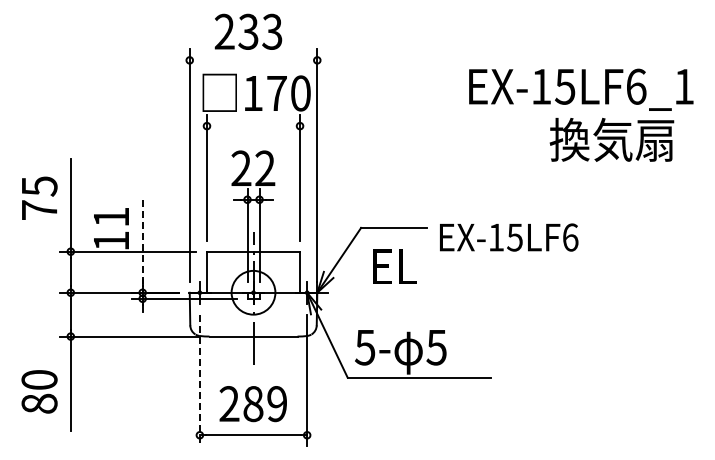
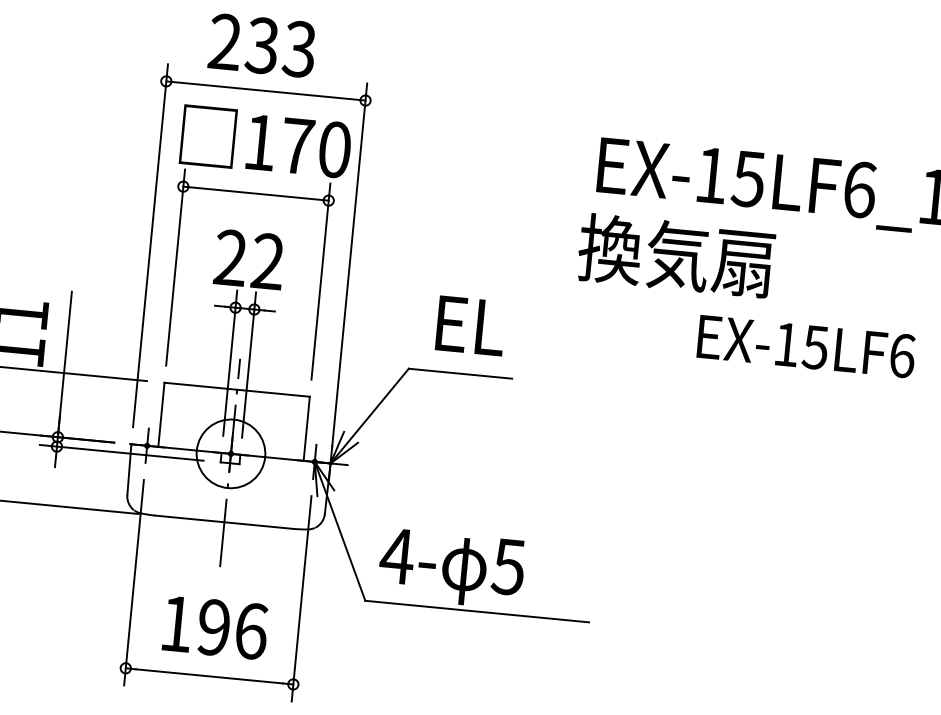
line: (253, 60) -> (265, 91), added
line: (253, 126) -> (255, 194), added
text: (611, 139) -> (675, 255), moved
text: (509, 237) -> (807, 346), moved
line: (142, 246) -> (64, 364), dashed -> solid
text: (394, 266) -> (470, 325), moved
text: (364, 347) -> (396, 556), 5- -> 4-
line: (199, 380) -> (133, 582), dashed -> solid
text: (253, 404) -> (214, 628), 289 -> 196

